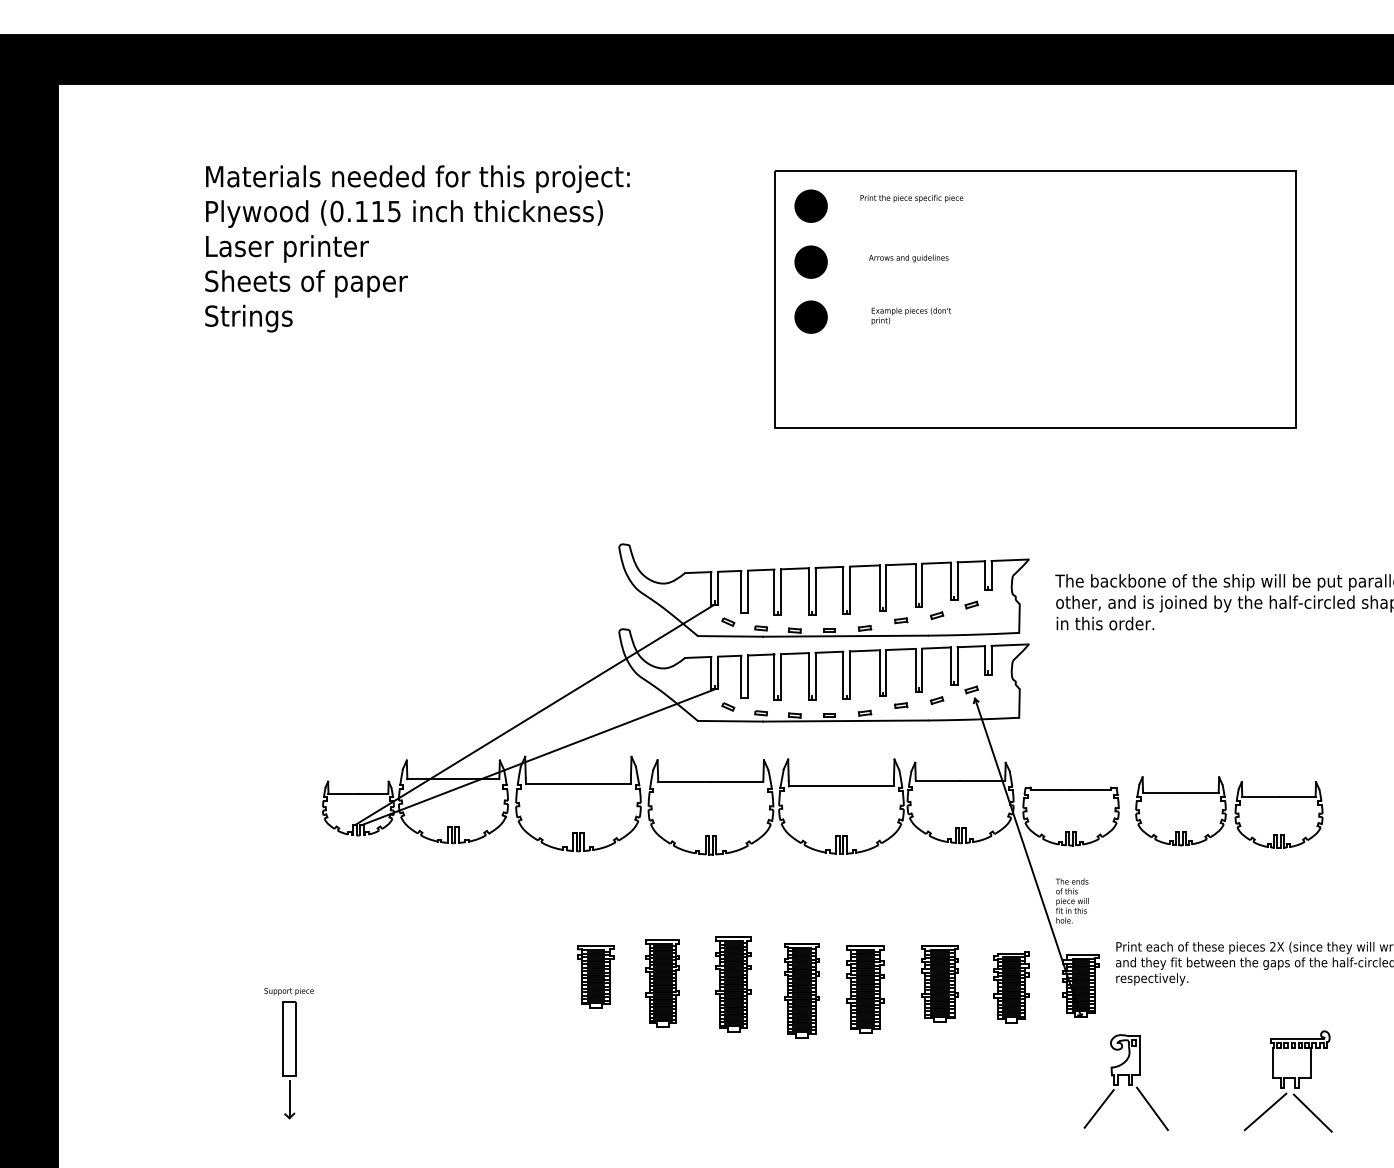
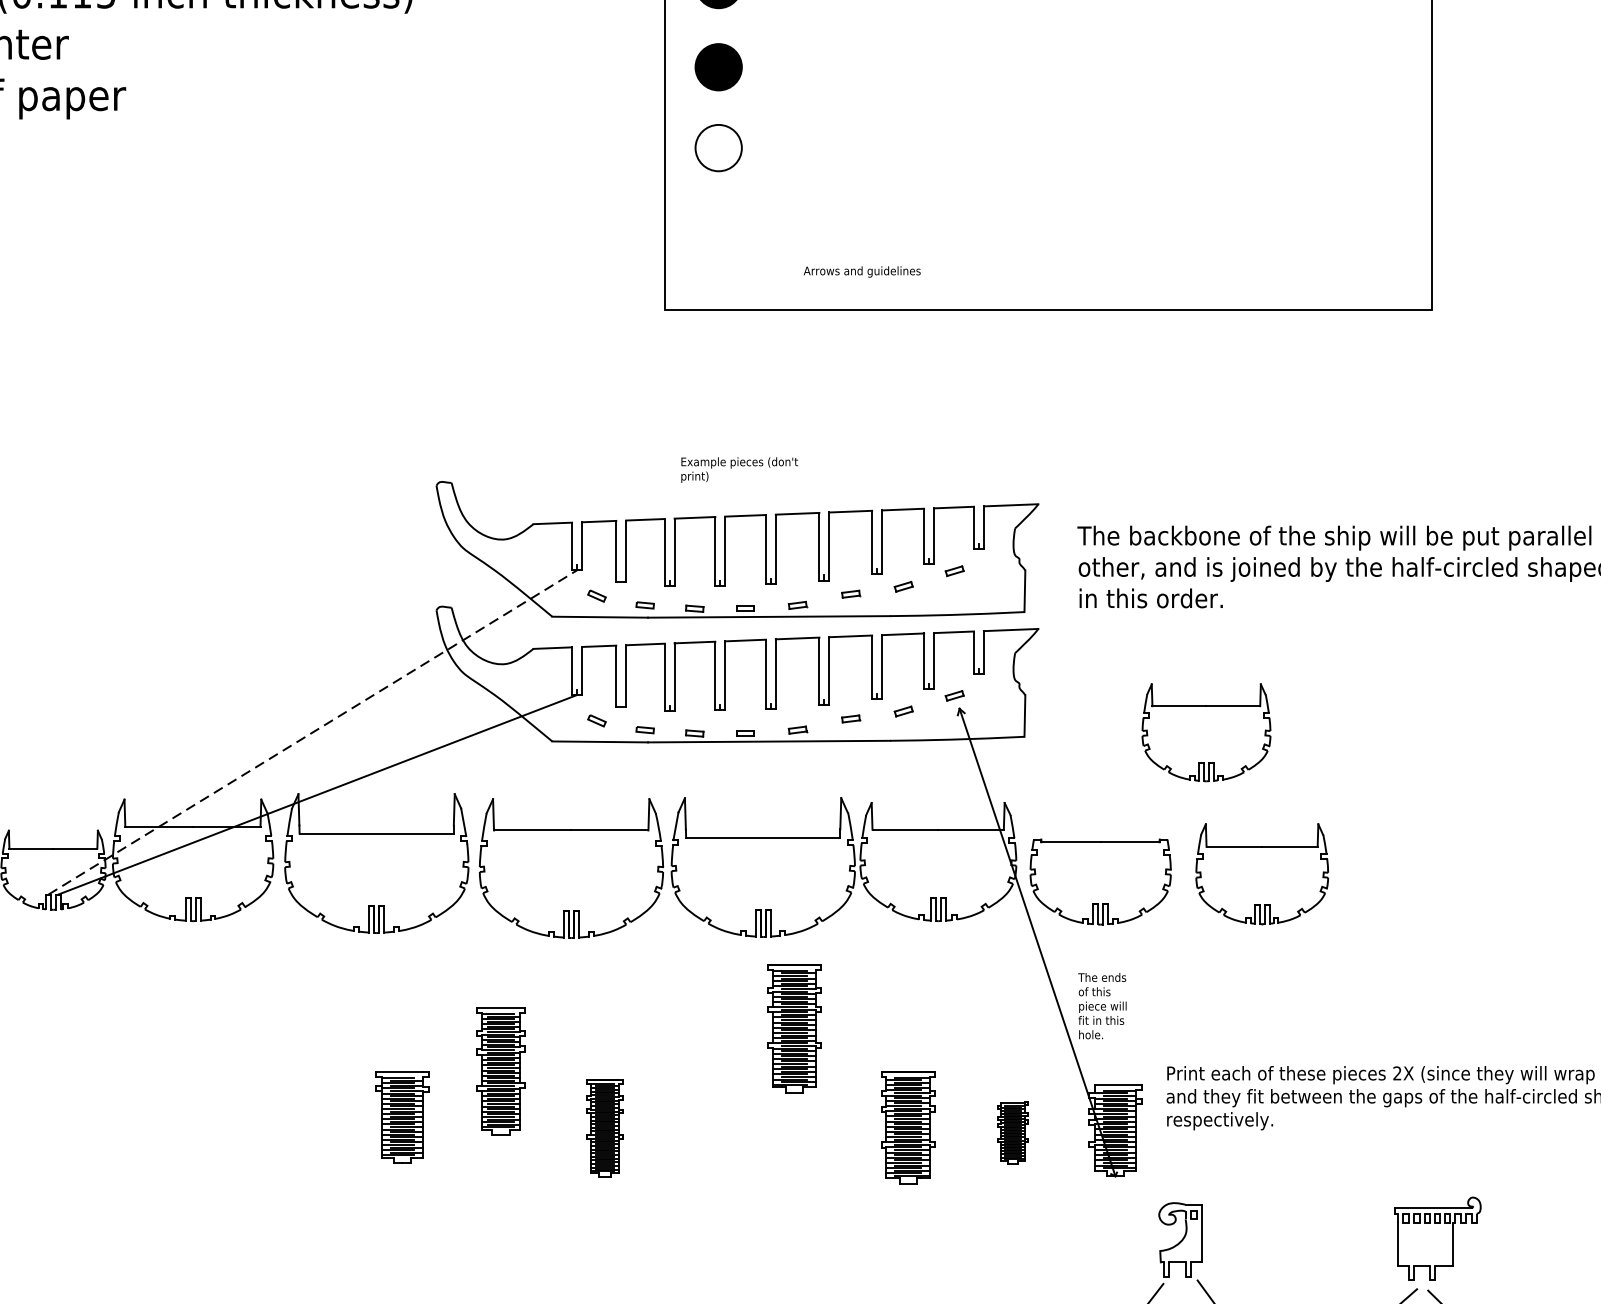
text: (908, 258) -> (861, 271), moved
text: (910, 315) -> (738, 468), moved
fill: (810, 316) -> (717, 147), removed
line: (534, 714) -> (312, 731), solid -> dashed
part: (1278, 814) -> (1205, 731), moved
part: (662, 983) -> (500, 1071), moved
part: (733, 984) -> (604, 1128), size x0.7
part: (1011, 987) -> (1013, 1133), size x0.6
part: (865, 989) -> (794, 1028), moved
part: (801, 990) -> (704, 1137), removed

